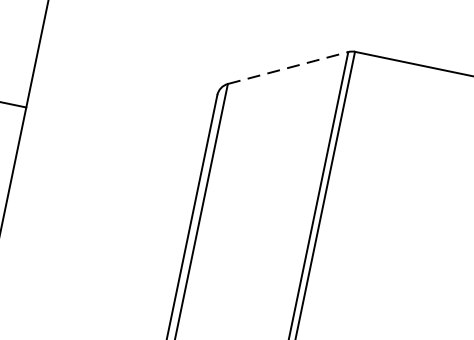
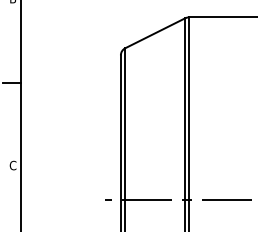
line: (288, 68) -> (155, 33), dashed -> solid

